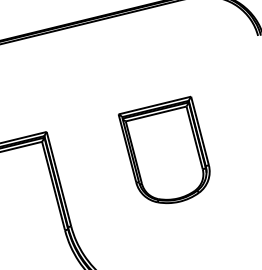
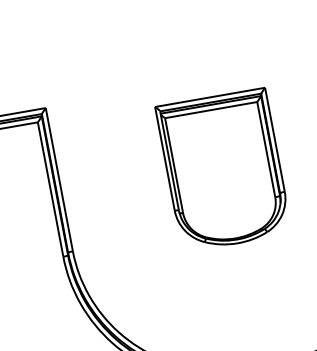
part: (164, 149) -> (220, 163), moved

